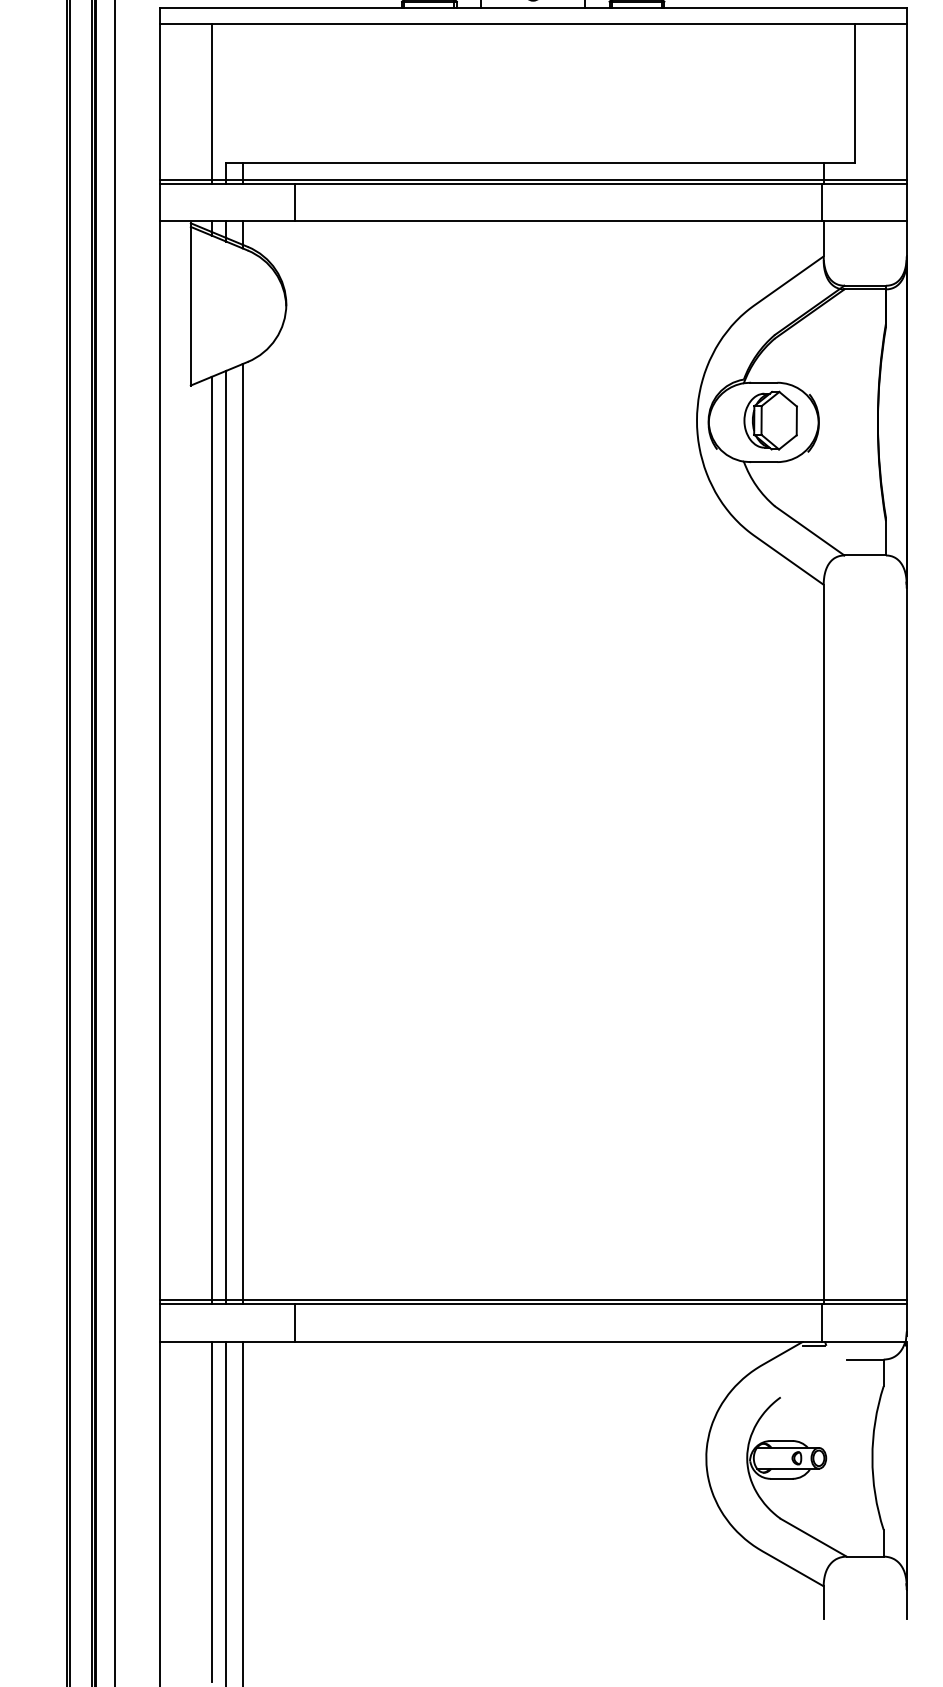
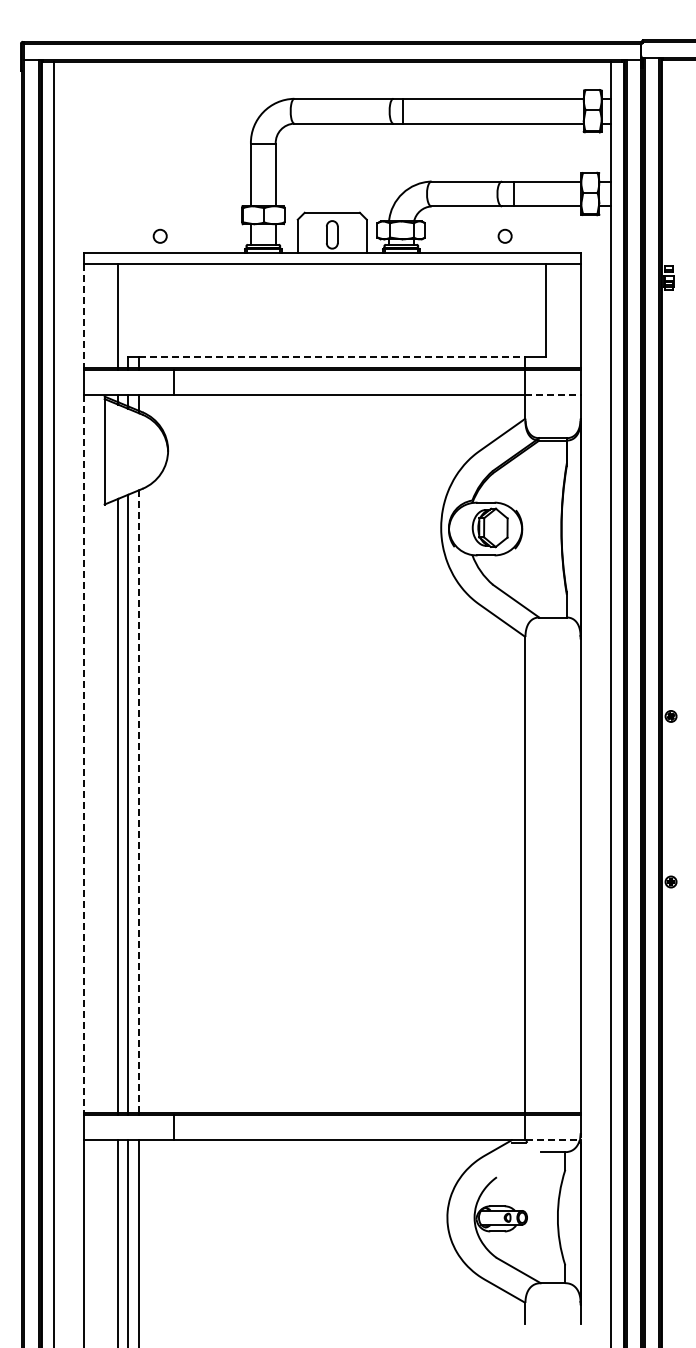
line: (159, 102) -> (83, 316), solid -> dashed
line: (533, 162) -> (332, 356), solid -> dashed
line: (865, 221) -> (553, 395), solid -> dashed
line: (159, 761) -> (83, 754), solid -> dashed
line: (243, 833) -> (139, 802), solid -> dashed
line: (865, 1342) -> (553, 1140), solid -> dashed

